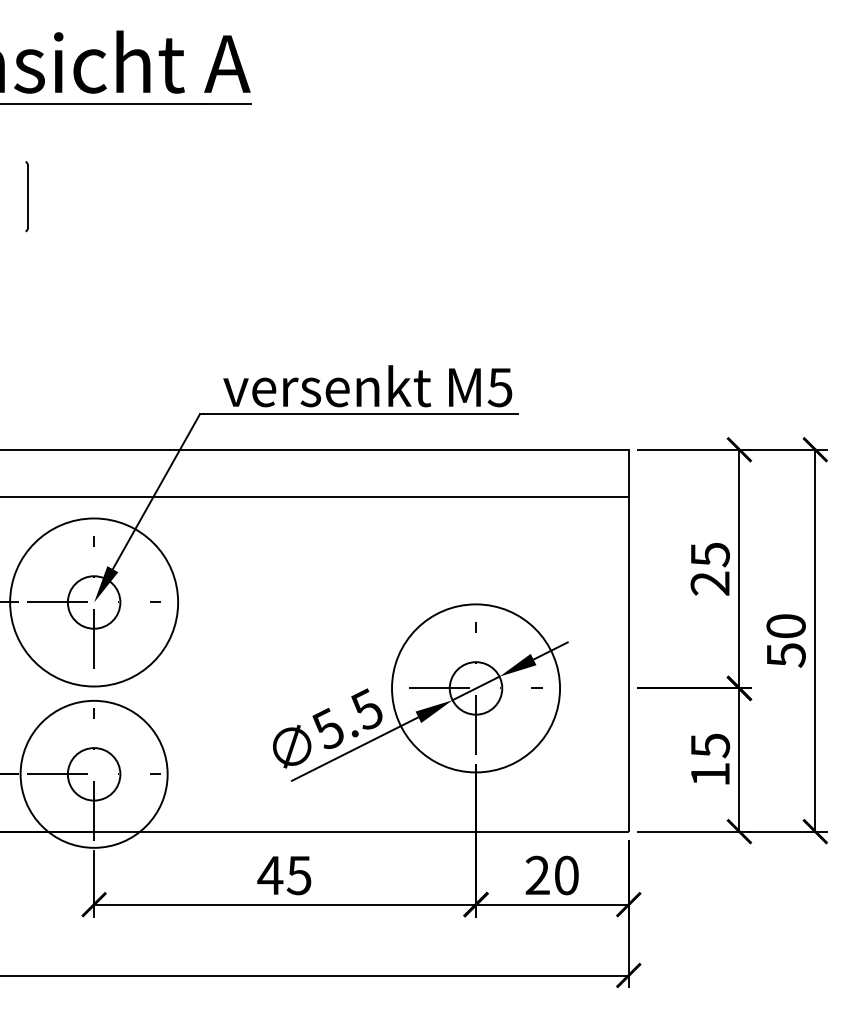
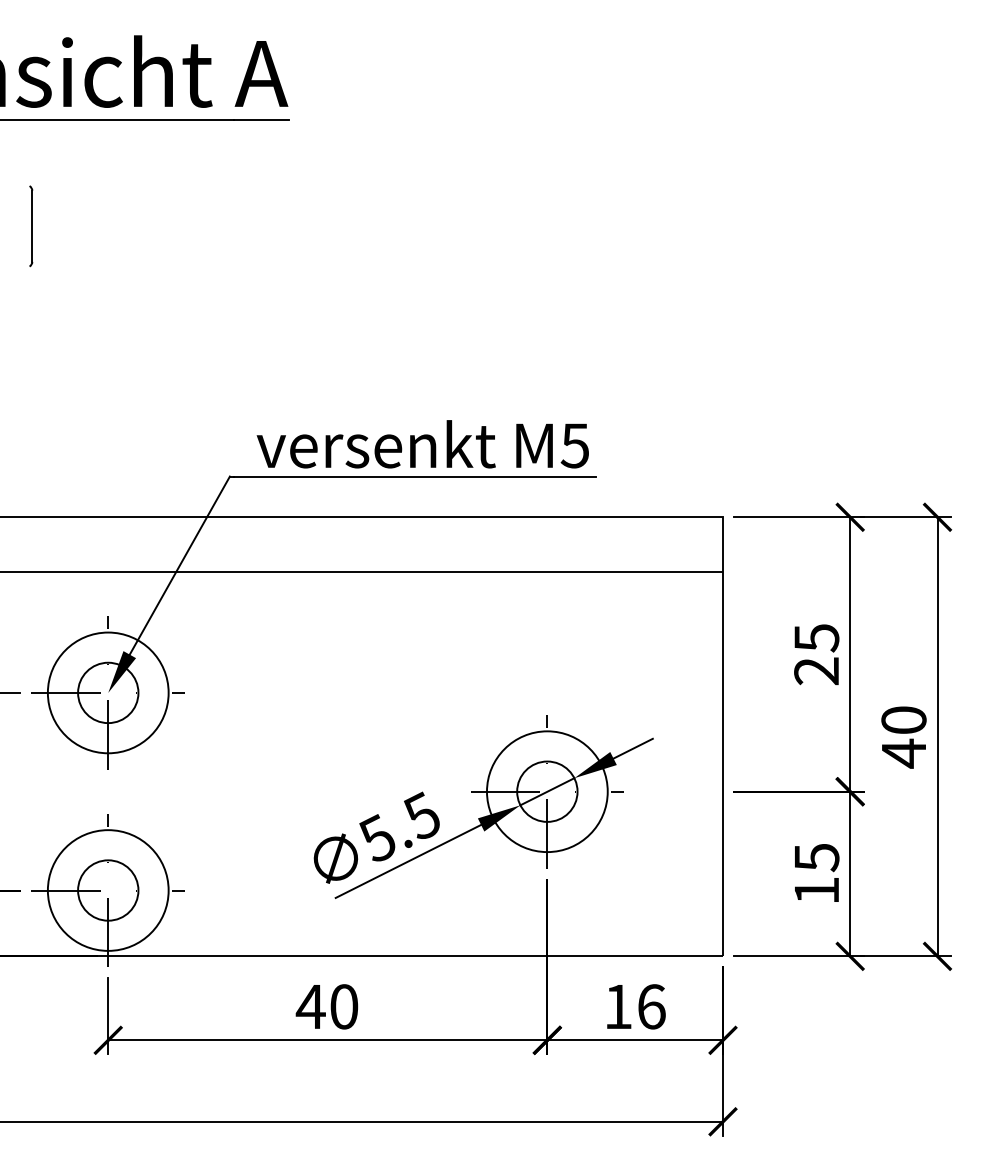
circle: (93, 602) -> (107, 692), size x0.62
text: (786, 655) -> (904, 753), 50 -> 40
circle: (475, 687) -> (546, 790), size x0.62
circle: (93, 773) -> (107, 889), size x0.71
text: (298, 875) -> (343, 1006), 45 -> 40
text: (551, 875) -> (634, 1006), 20 -> 16

